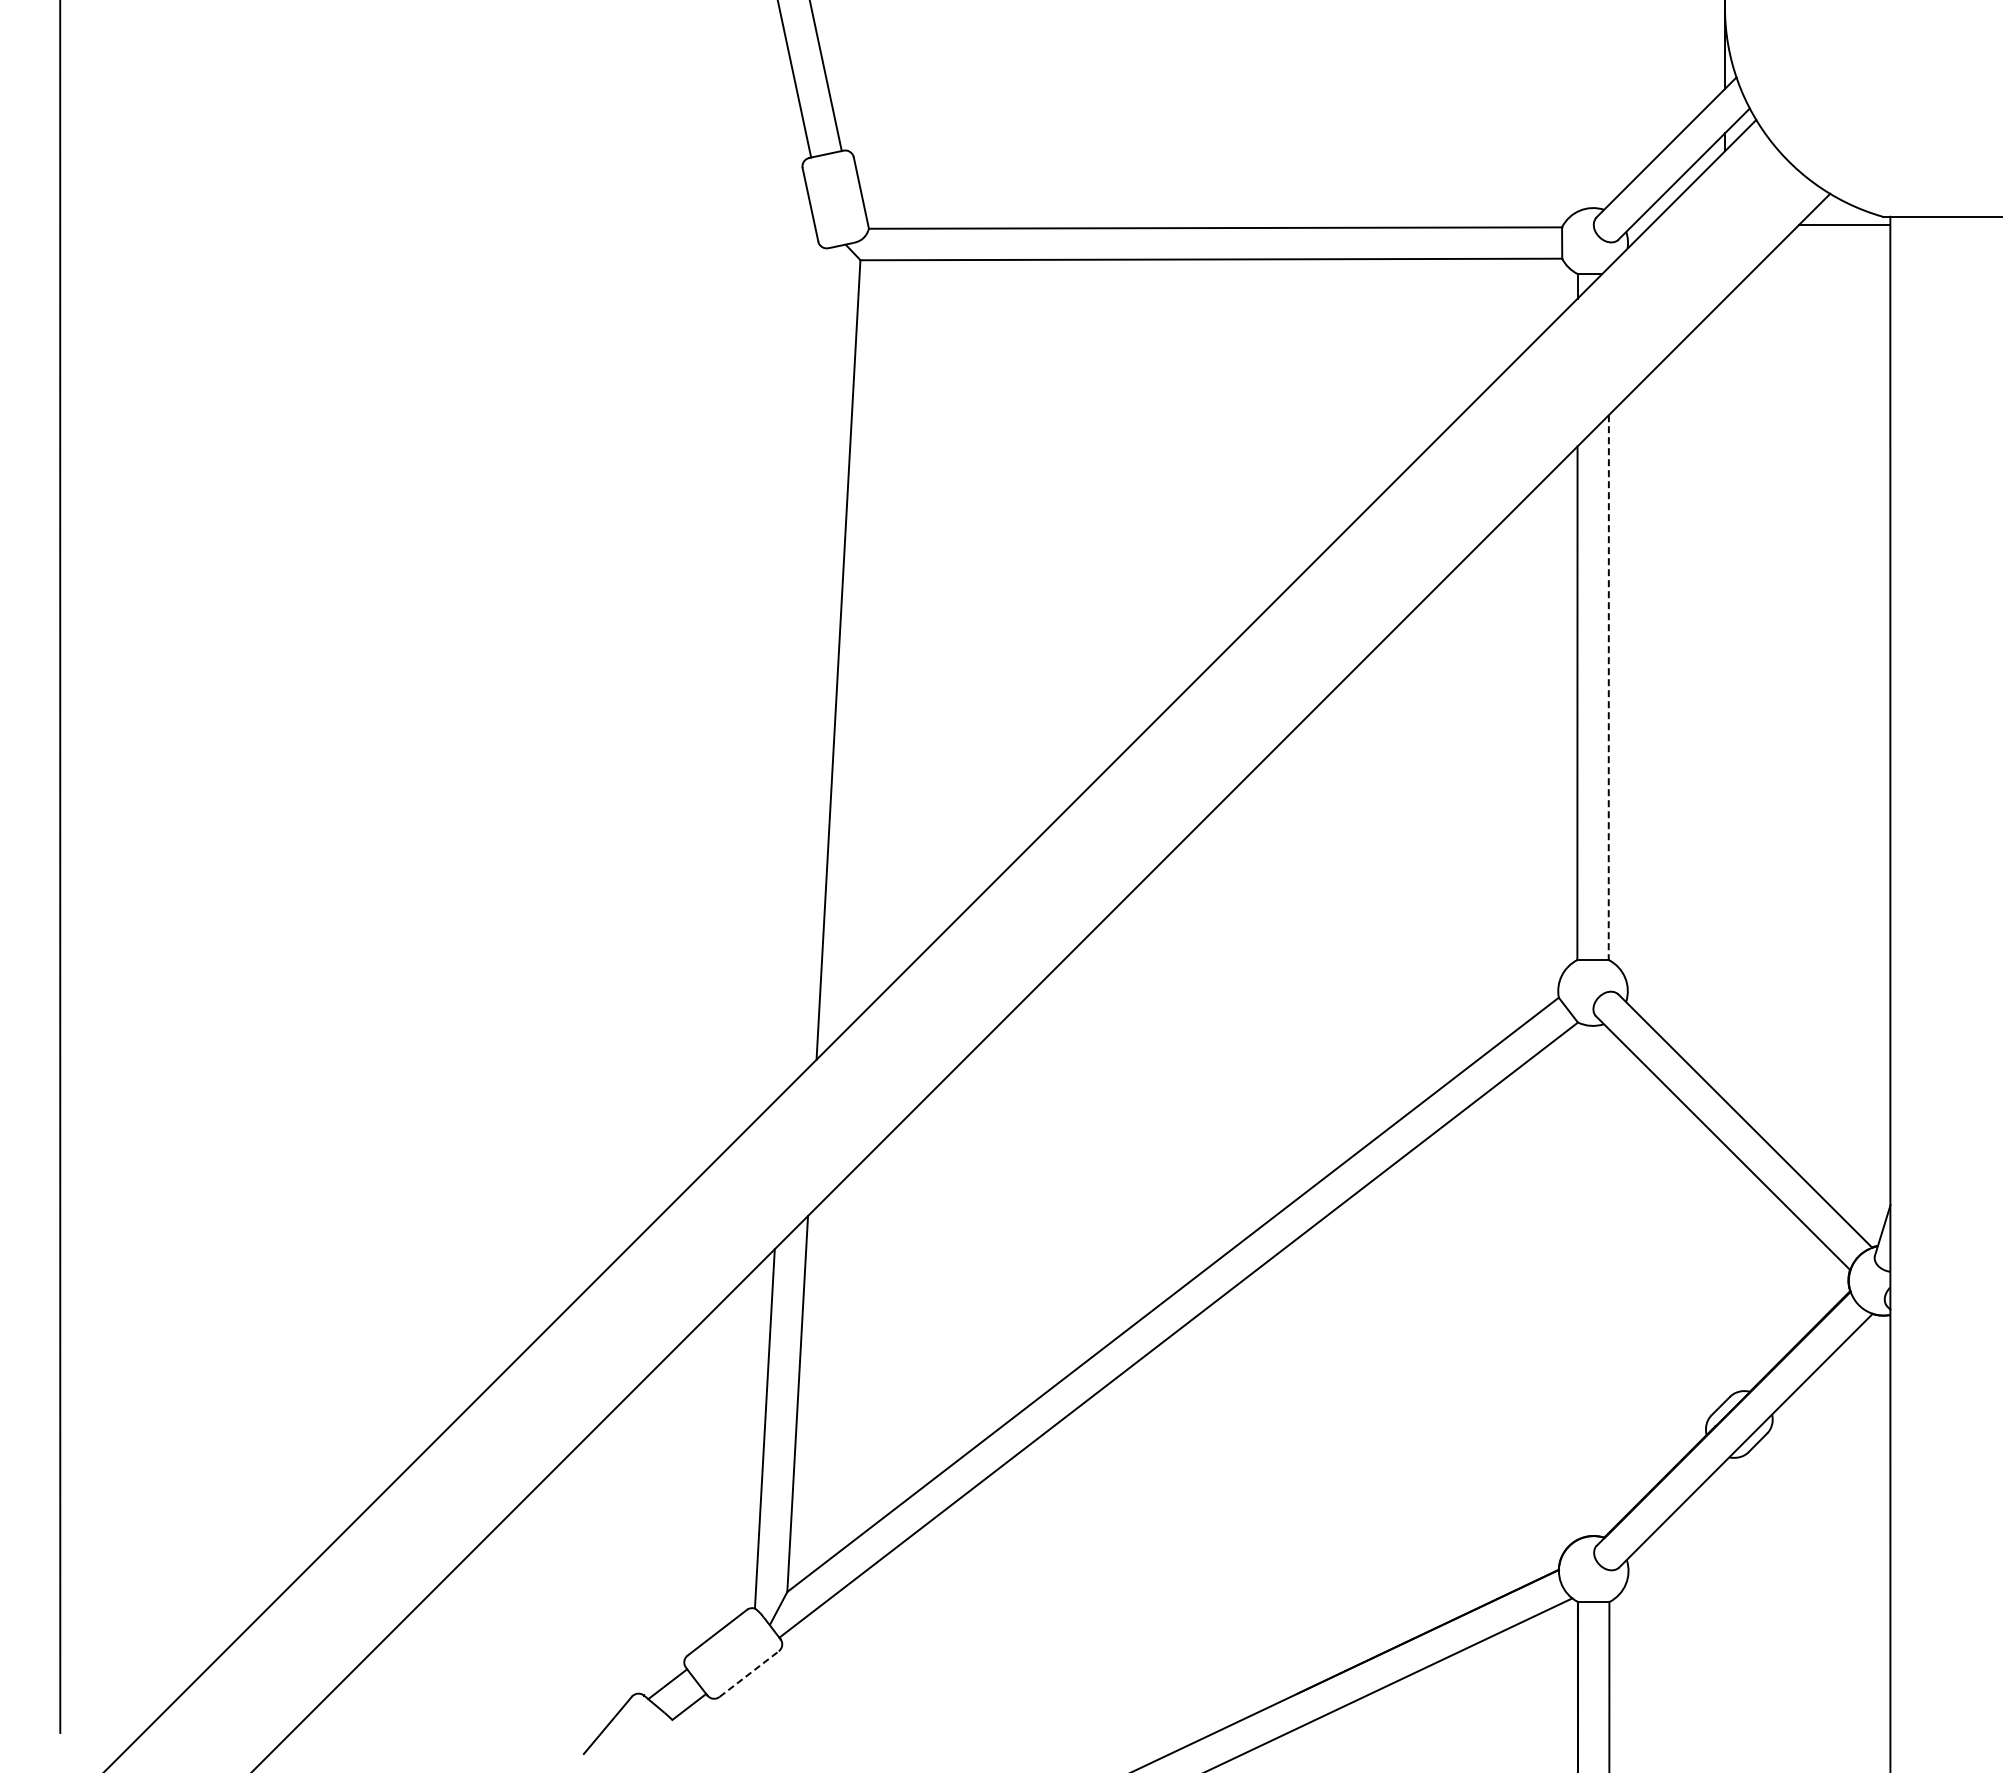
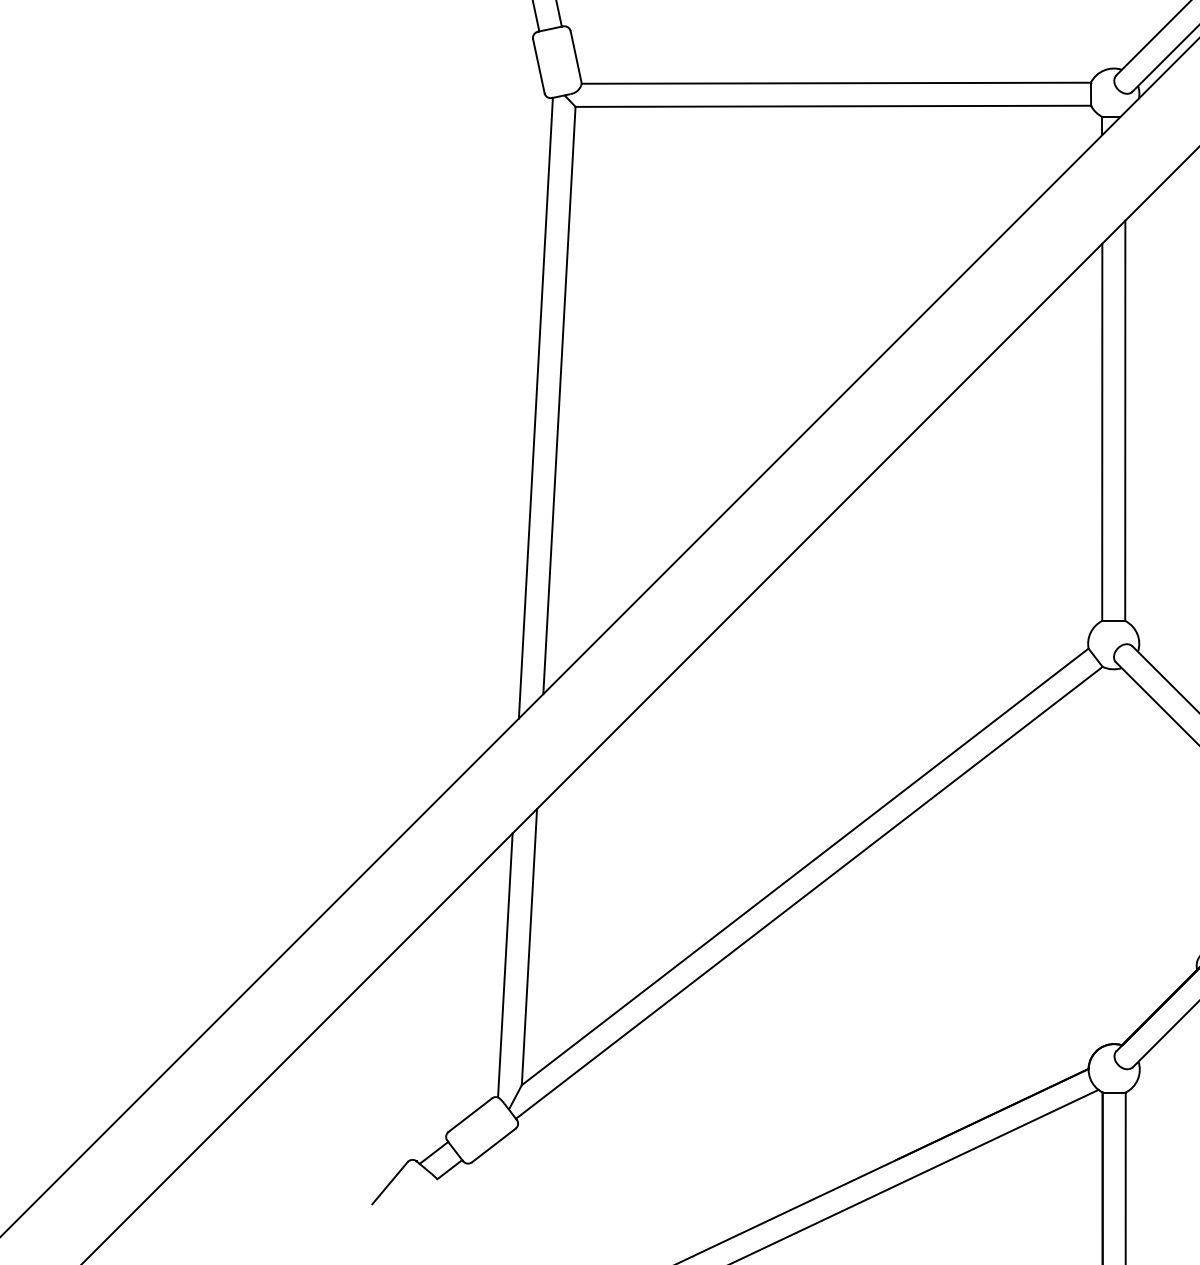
line: (806, 669) -> (535, 407), added
line: (1608, 688) -> (1125, 421), dashed -> solid
line: (749, 1673) -> (494, 1145), dashed -> solid

